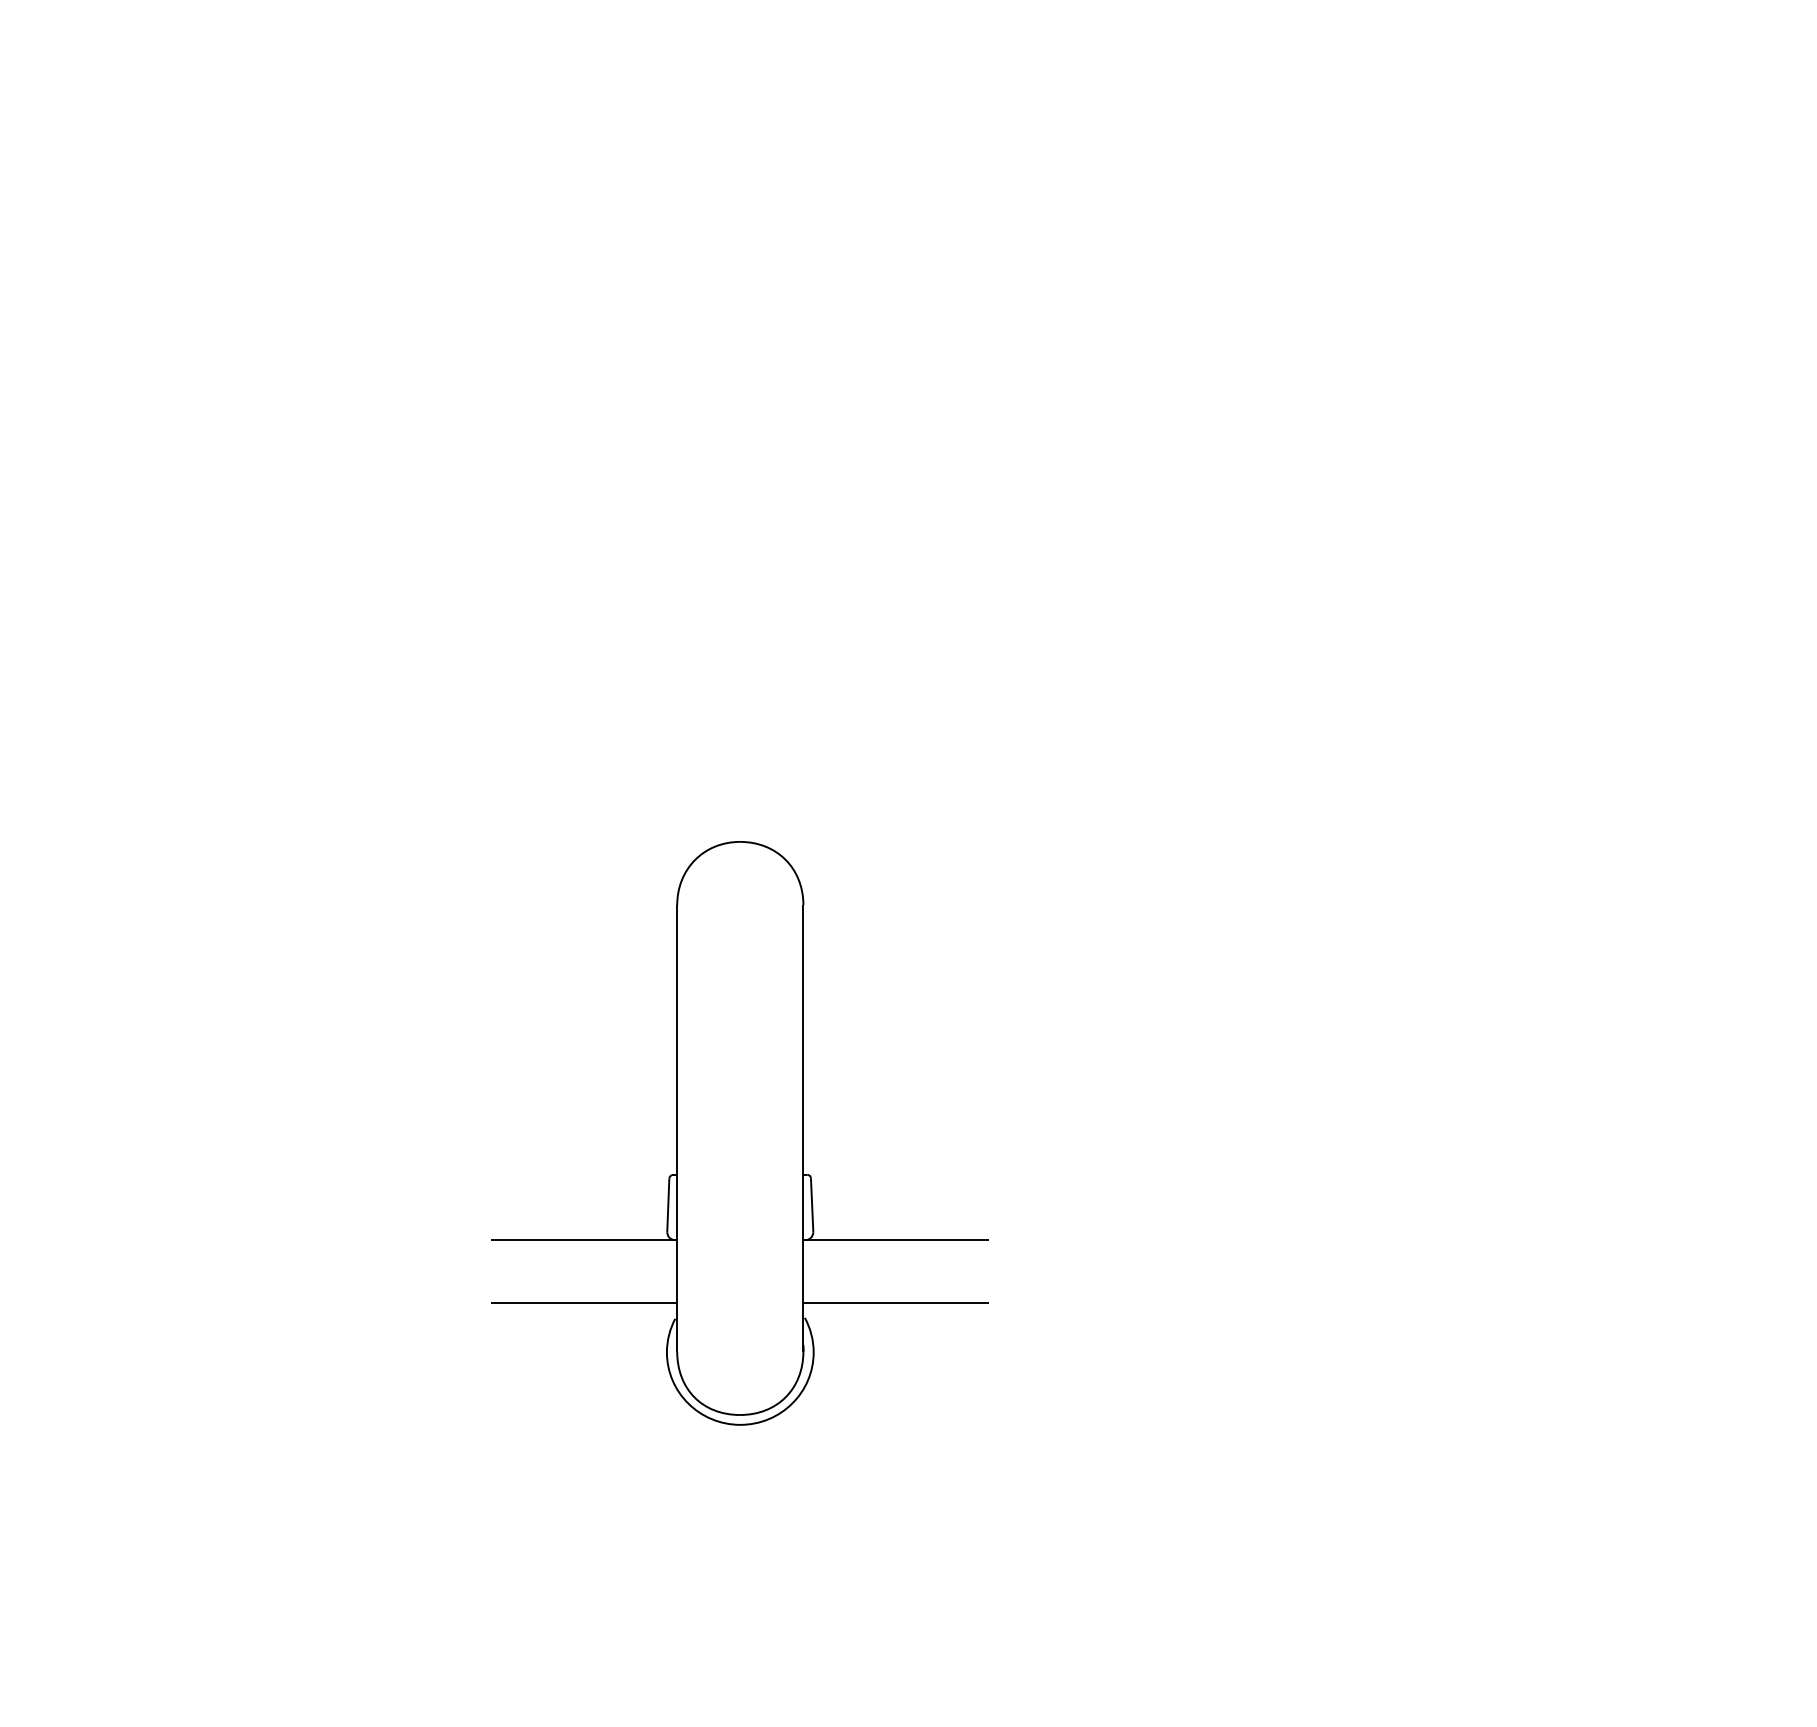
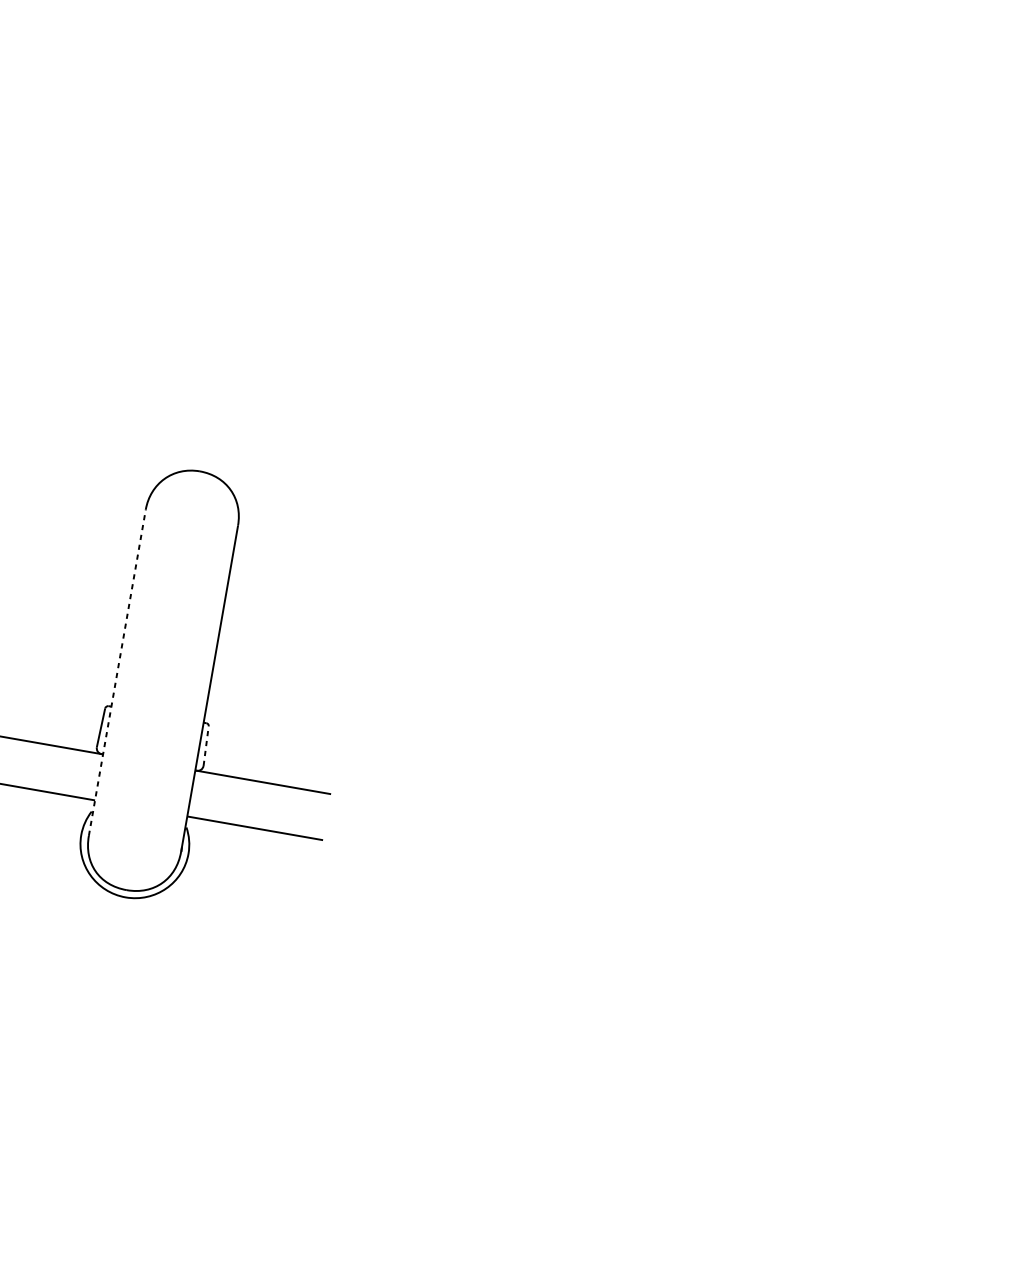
line: (677, 1127) -> (117, 672), solid -> dashed
line: (812, 1205) -> (206, 746), solid -> dashed

